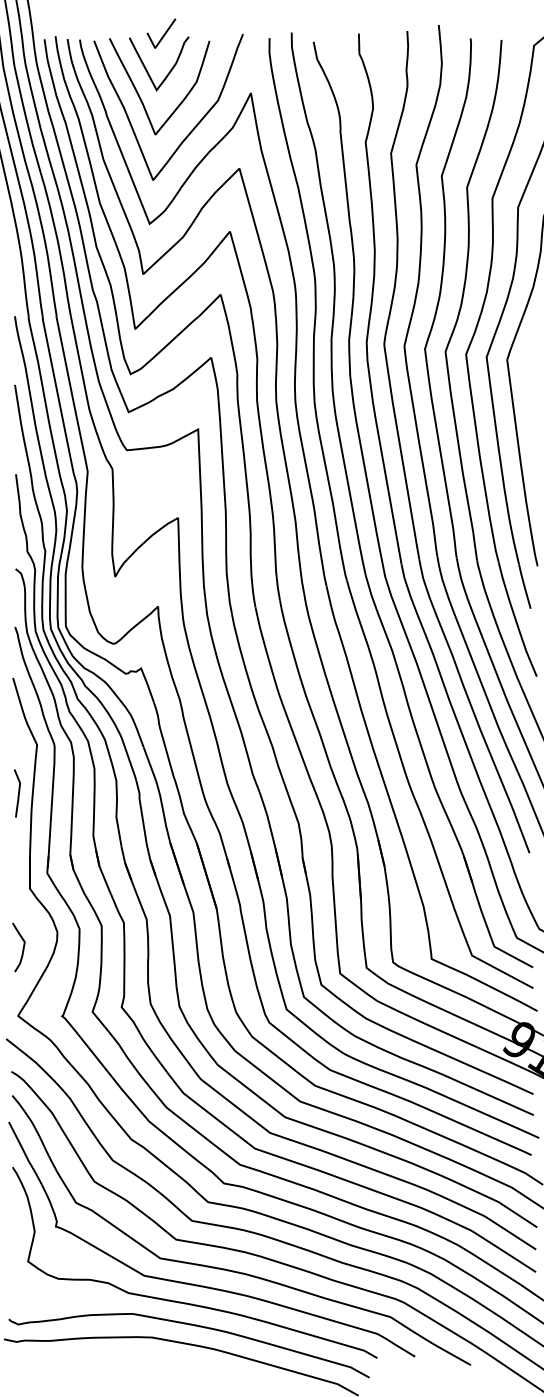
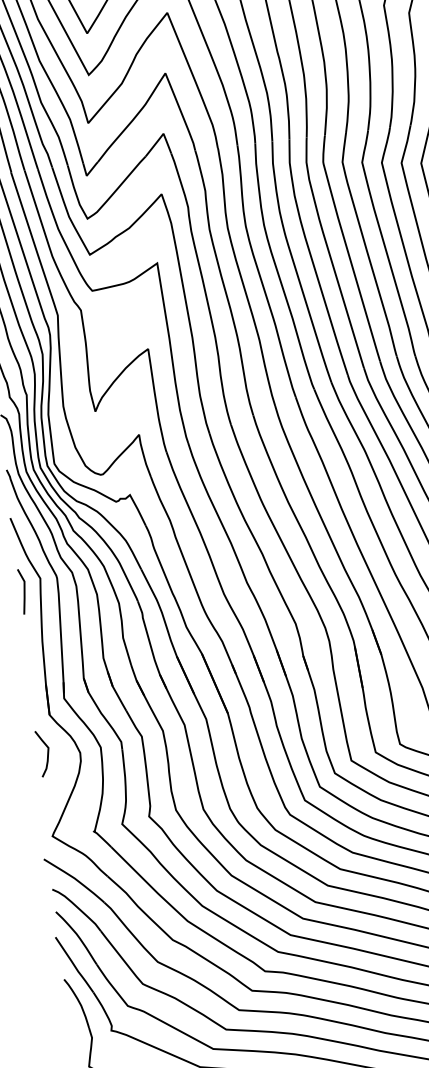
line: (18, 793) -> (24, 591), moved
curve: (22, 948) -> (47, 754), moved

